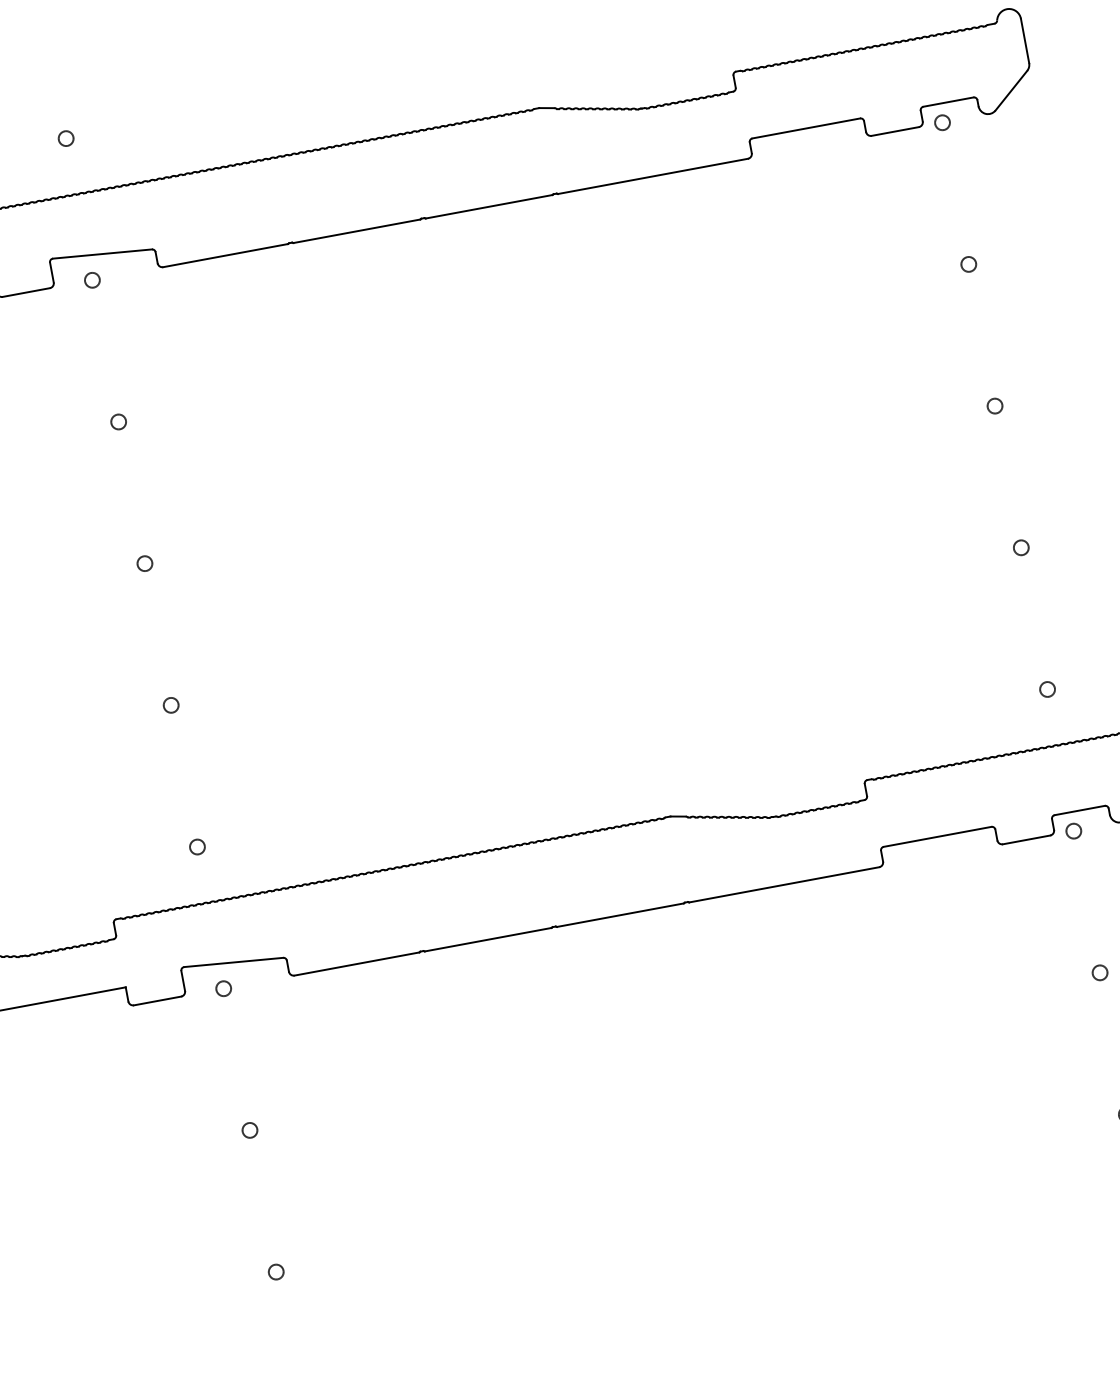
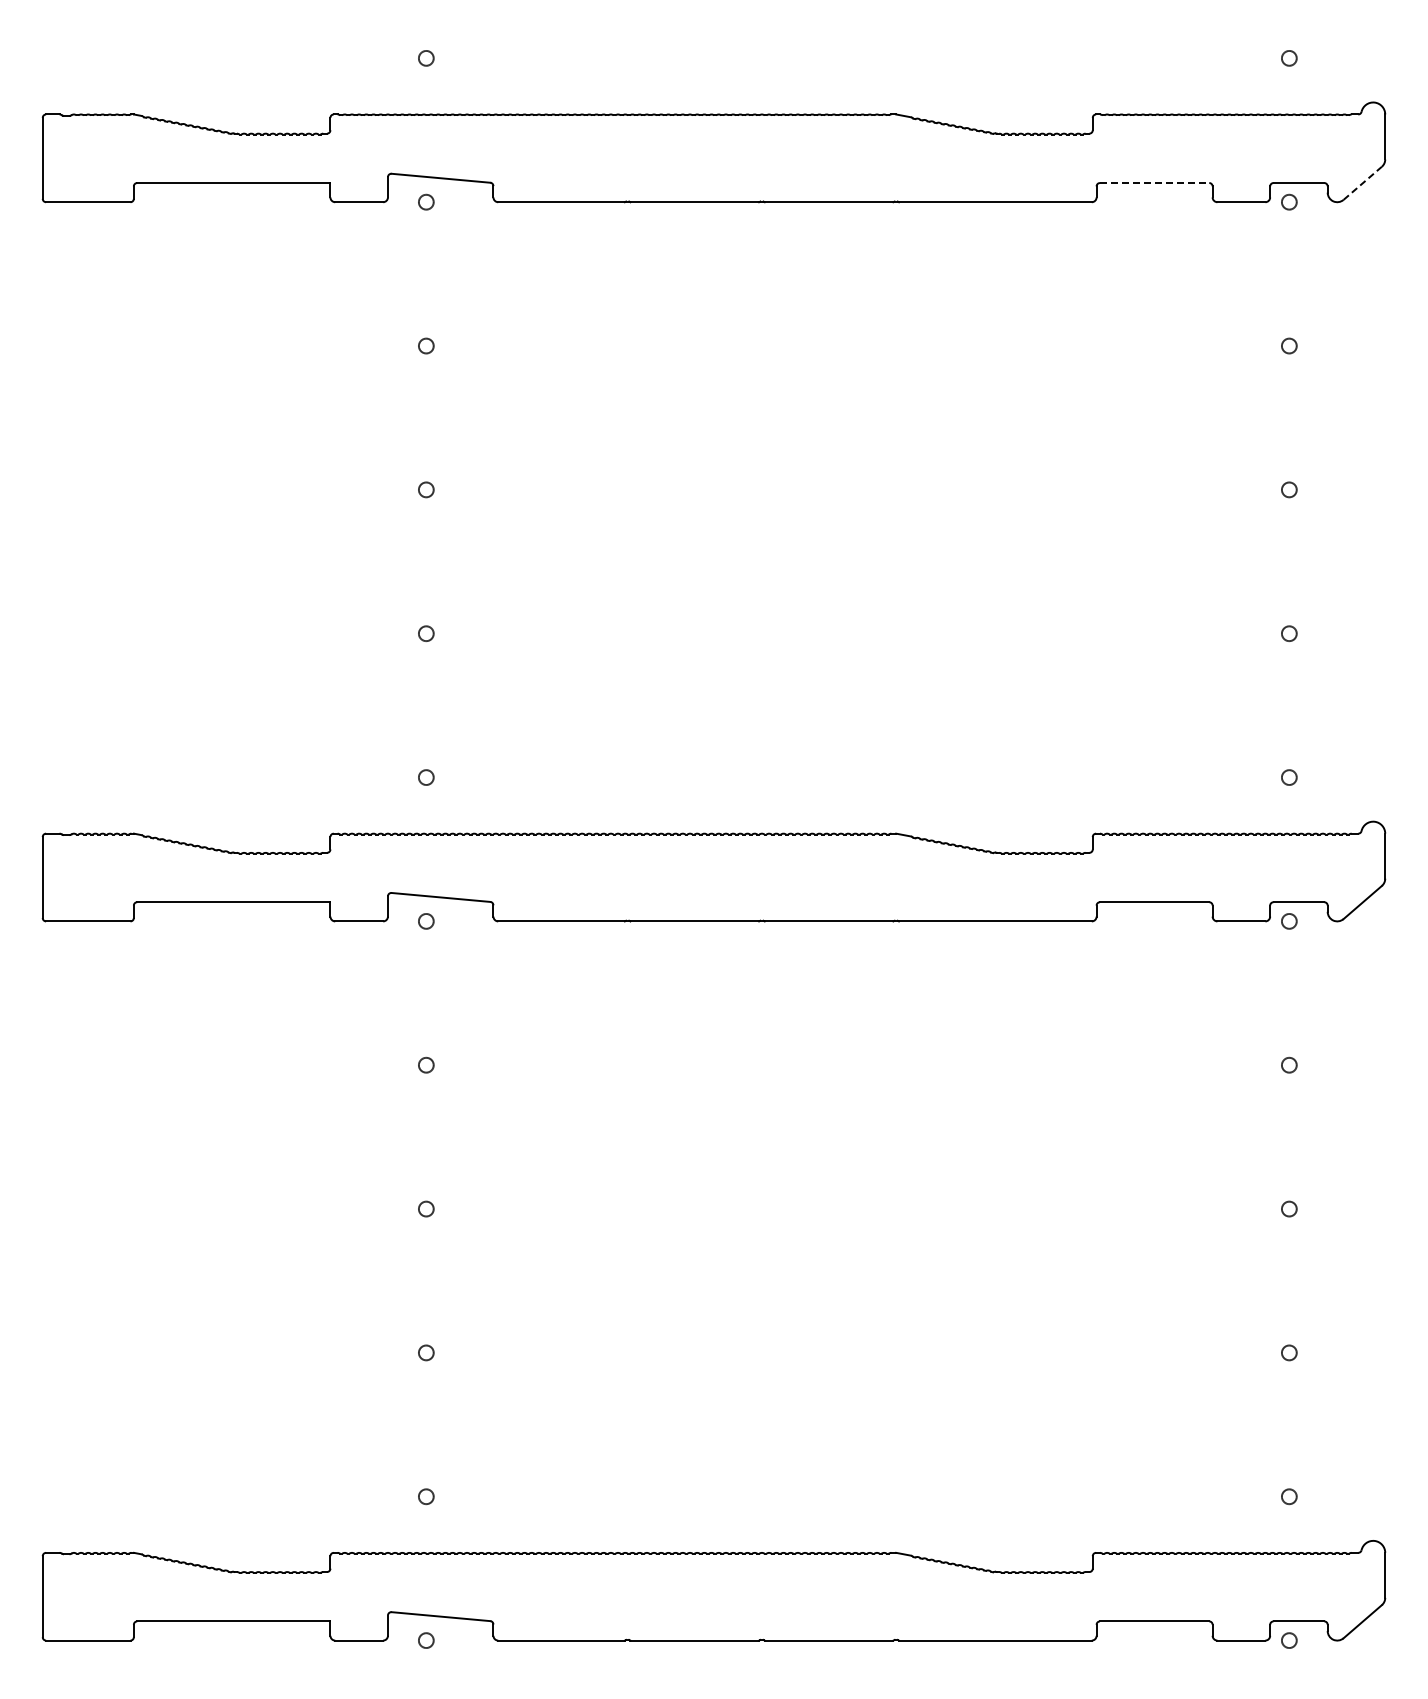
line: (1012, 90) -> (1363, 183), solid -> dashed
line: (806, 128) -> (1154, 183), solid -> dashed

